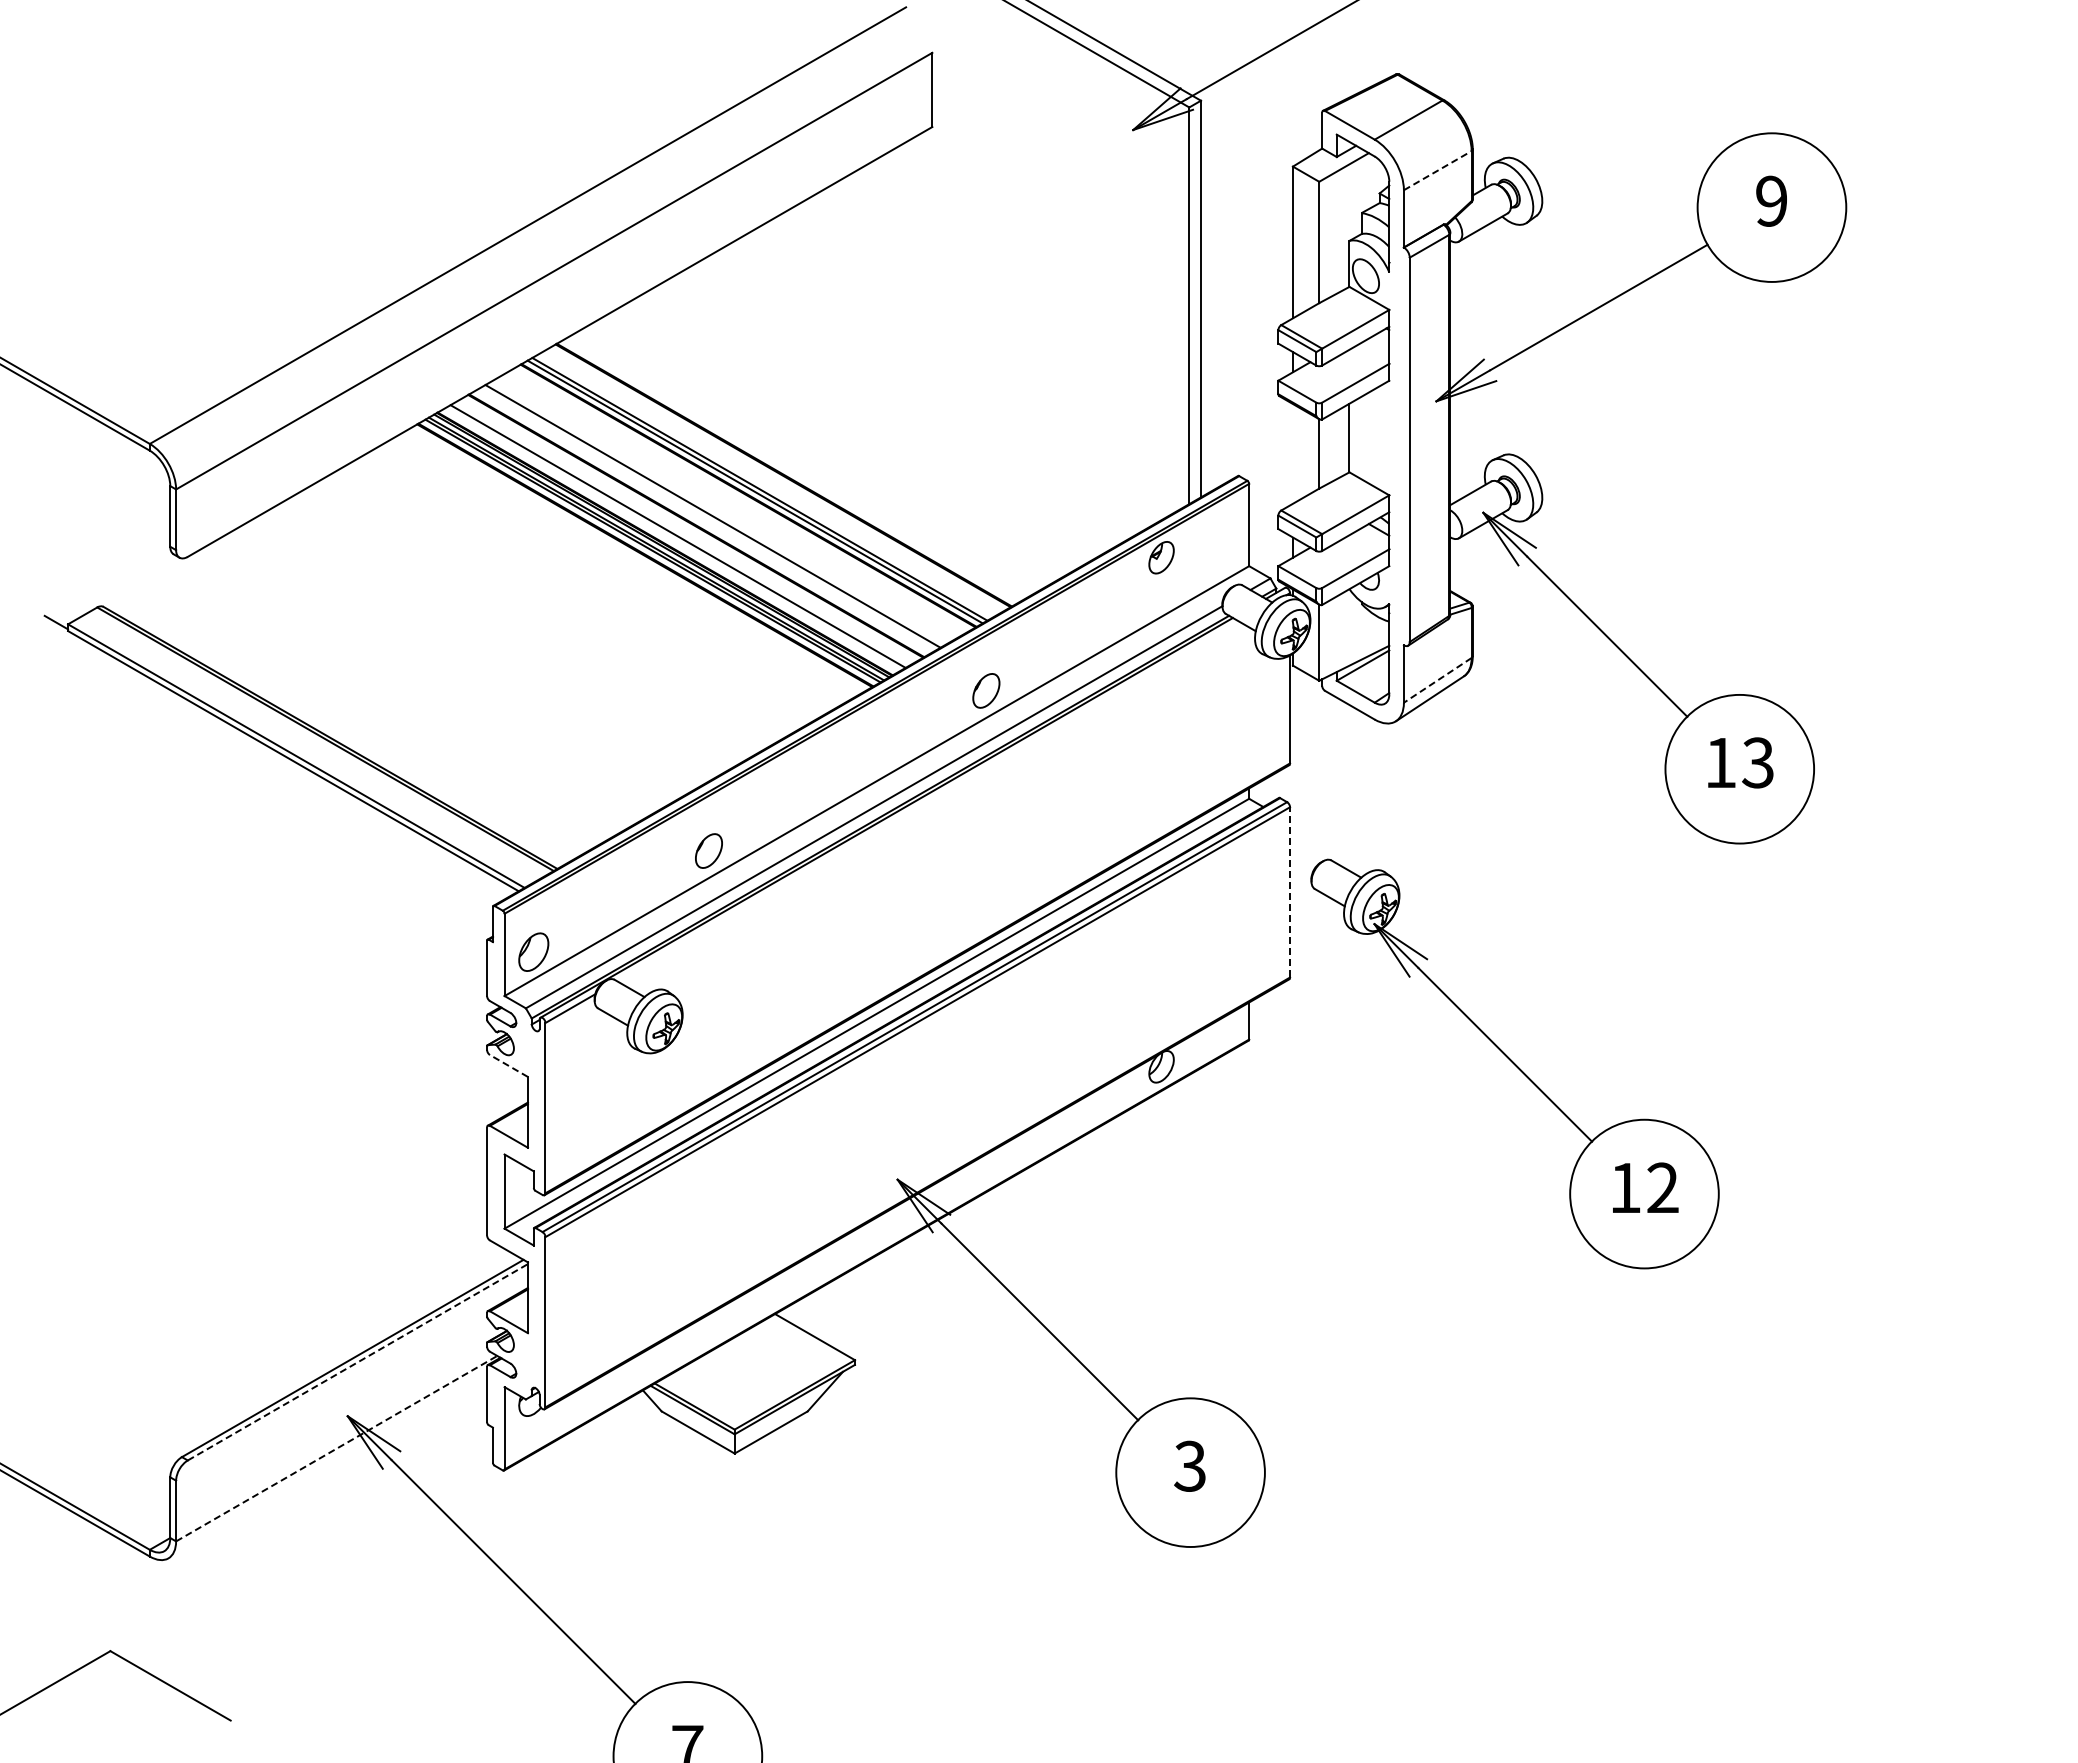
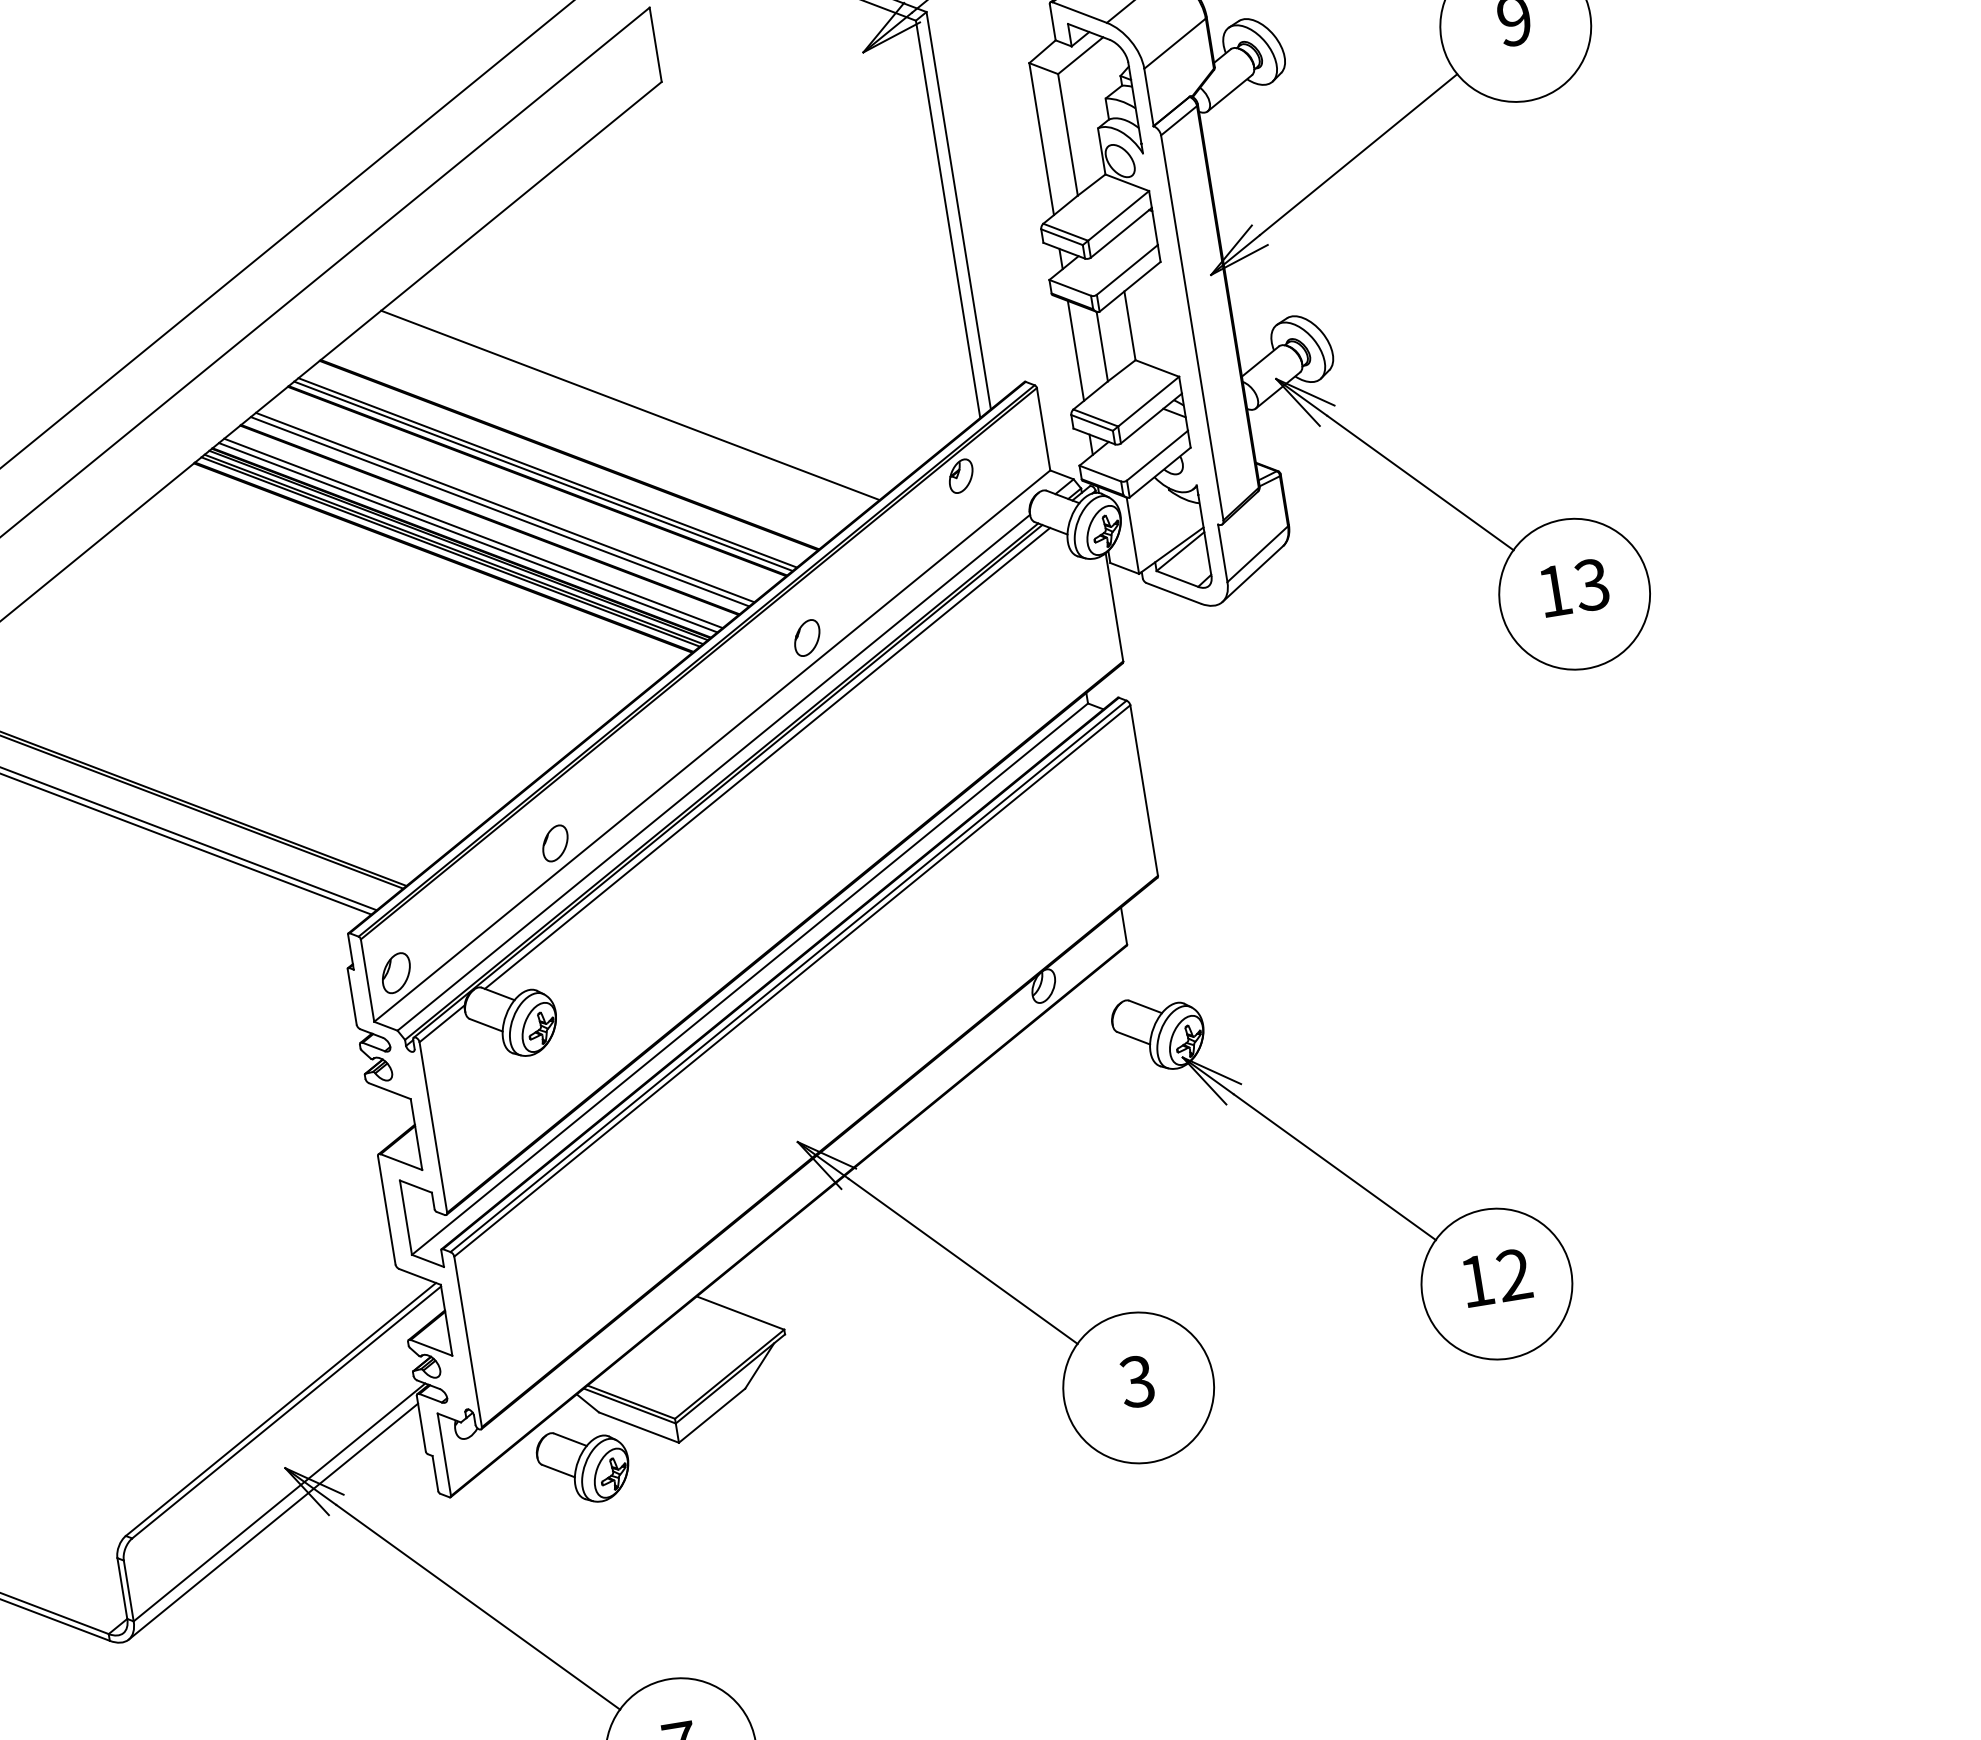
line: (1438, 170) -> (1175, 43), dashed -> solid
line: (850, 436) -> (629, 405), added
line: (1292, 453) -> (1075, 350), added
line: (706, 519) -> (499, 511), added
line: (671, 539) -> (467, 537), added
line: (1437, 680) -> (1257, 554), dashed -> solid
line: (928, 801) -> (767, 758), added
line: (1290, 891) -> (1144, 789), dashed -> solid
part: (1514, 1063) -> (1345, 1174), moved
line: (508, 1066) -> (389, 1091), dashed -> solid
line: (358, 1362) -> (287, 1412), dashed -> solid
line: (337, 1448) -> (280, 1502), dashed -> solid
part: (638, 1461) -> (583, 1466), added
line: (327, 1466) -> (273, 1521), added

